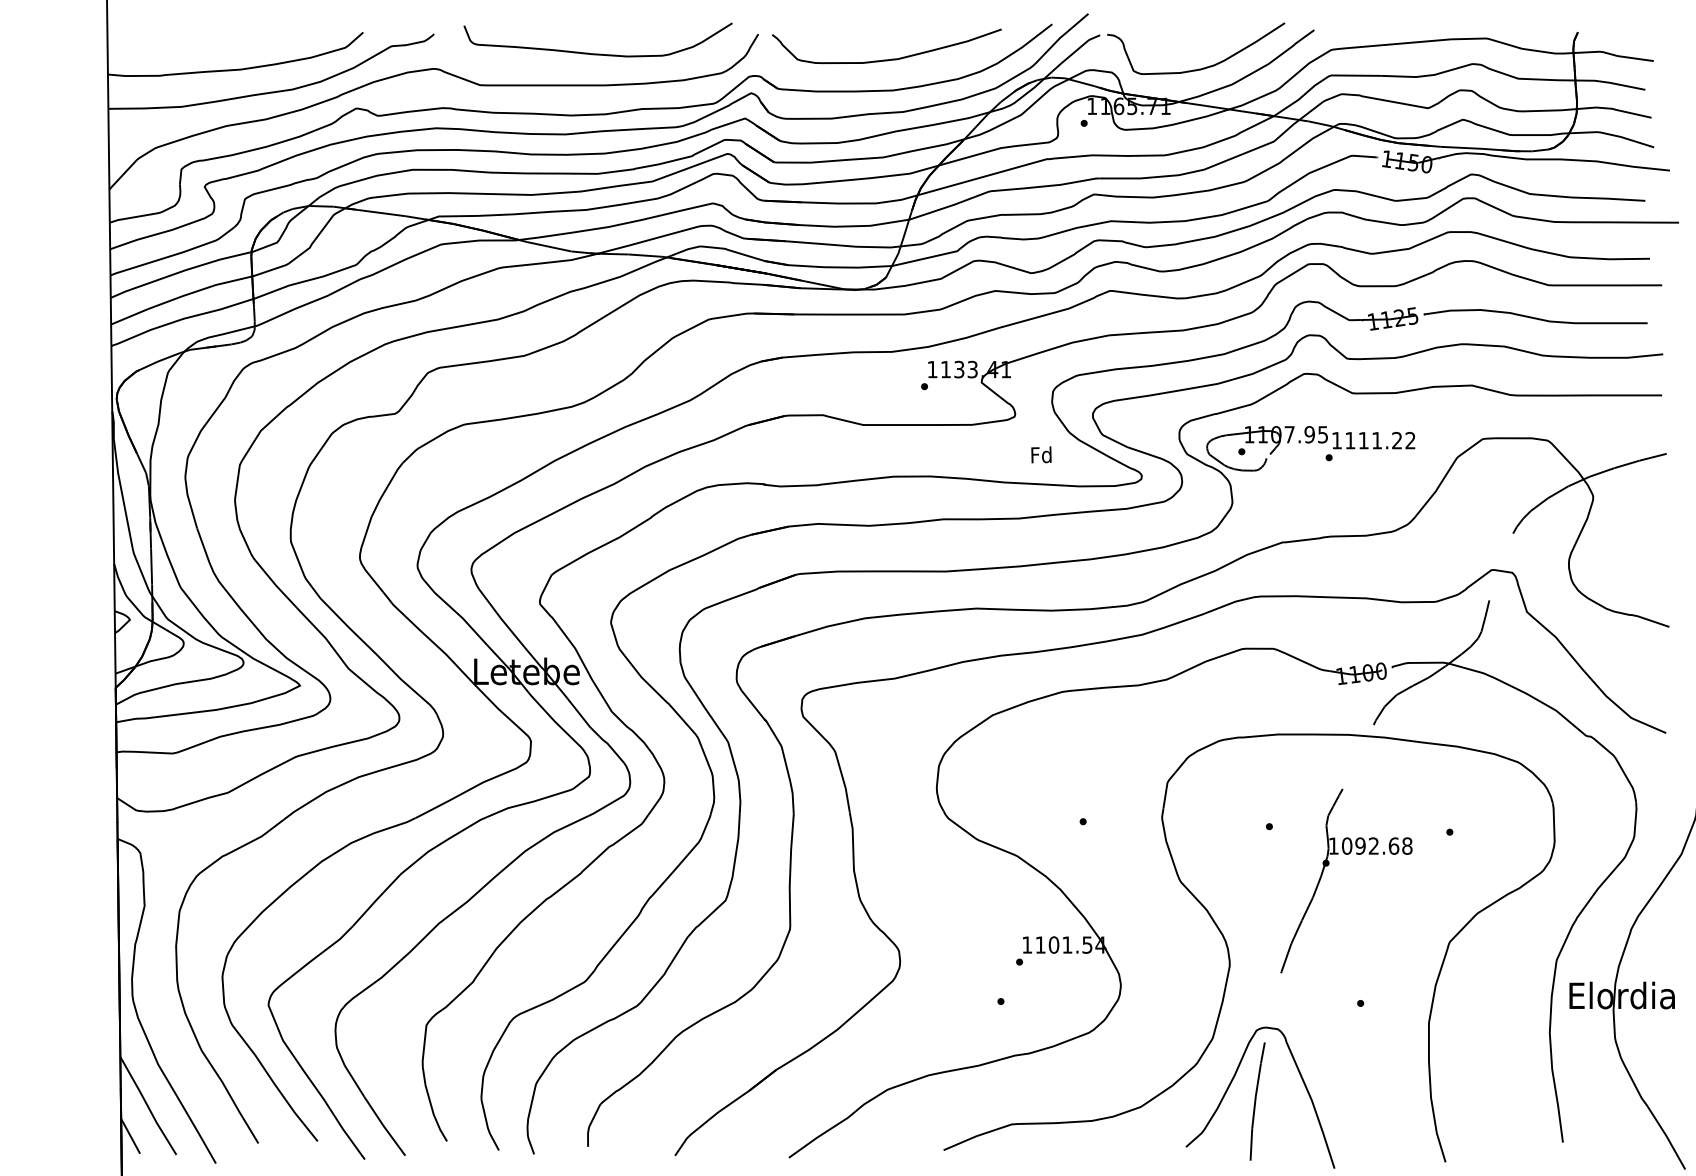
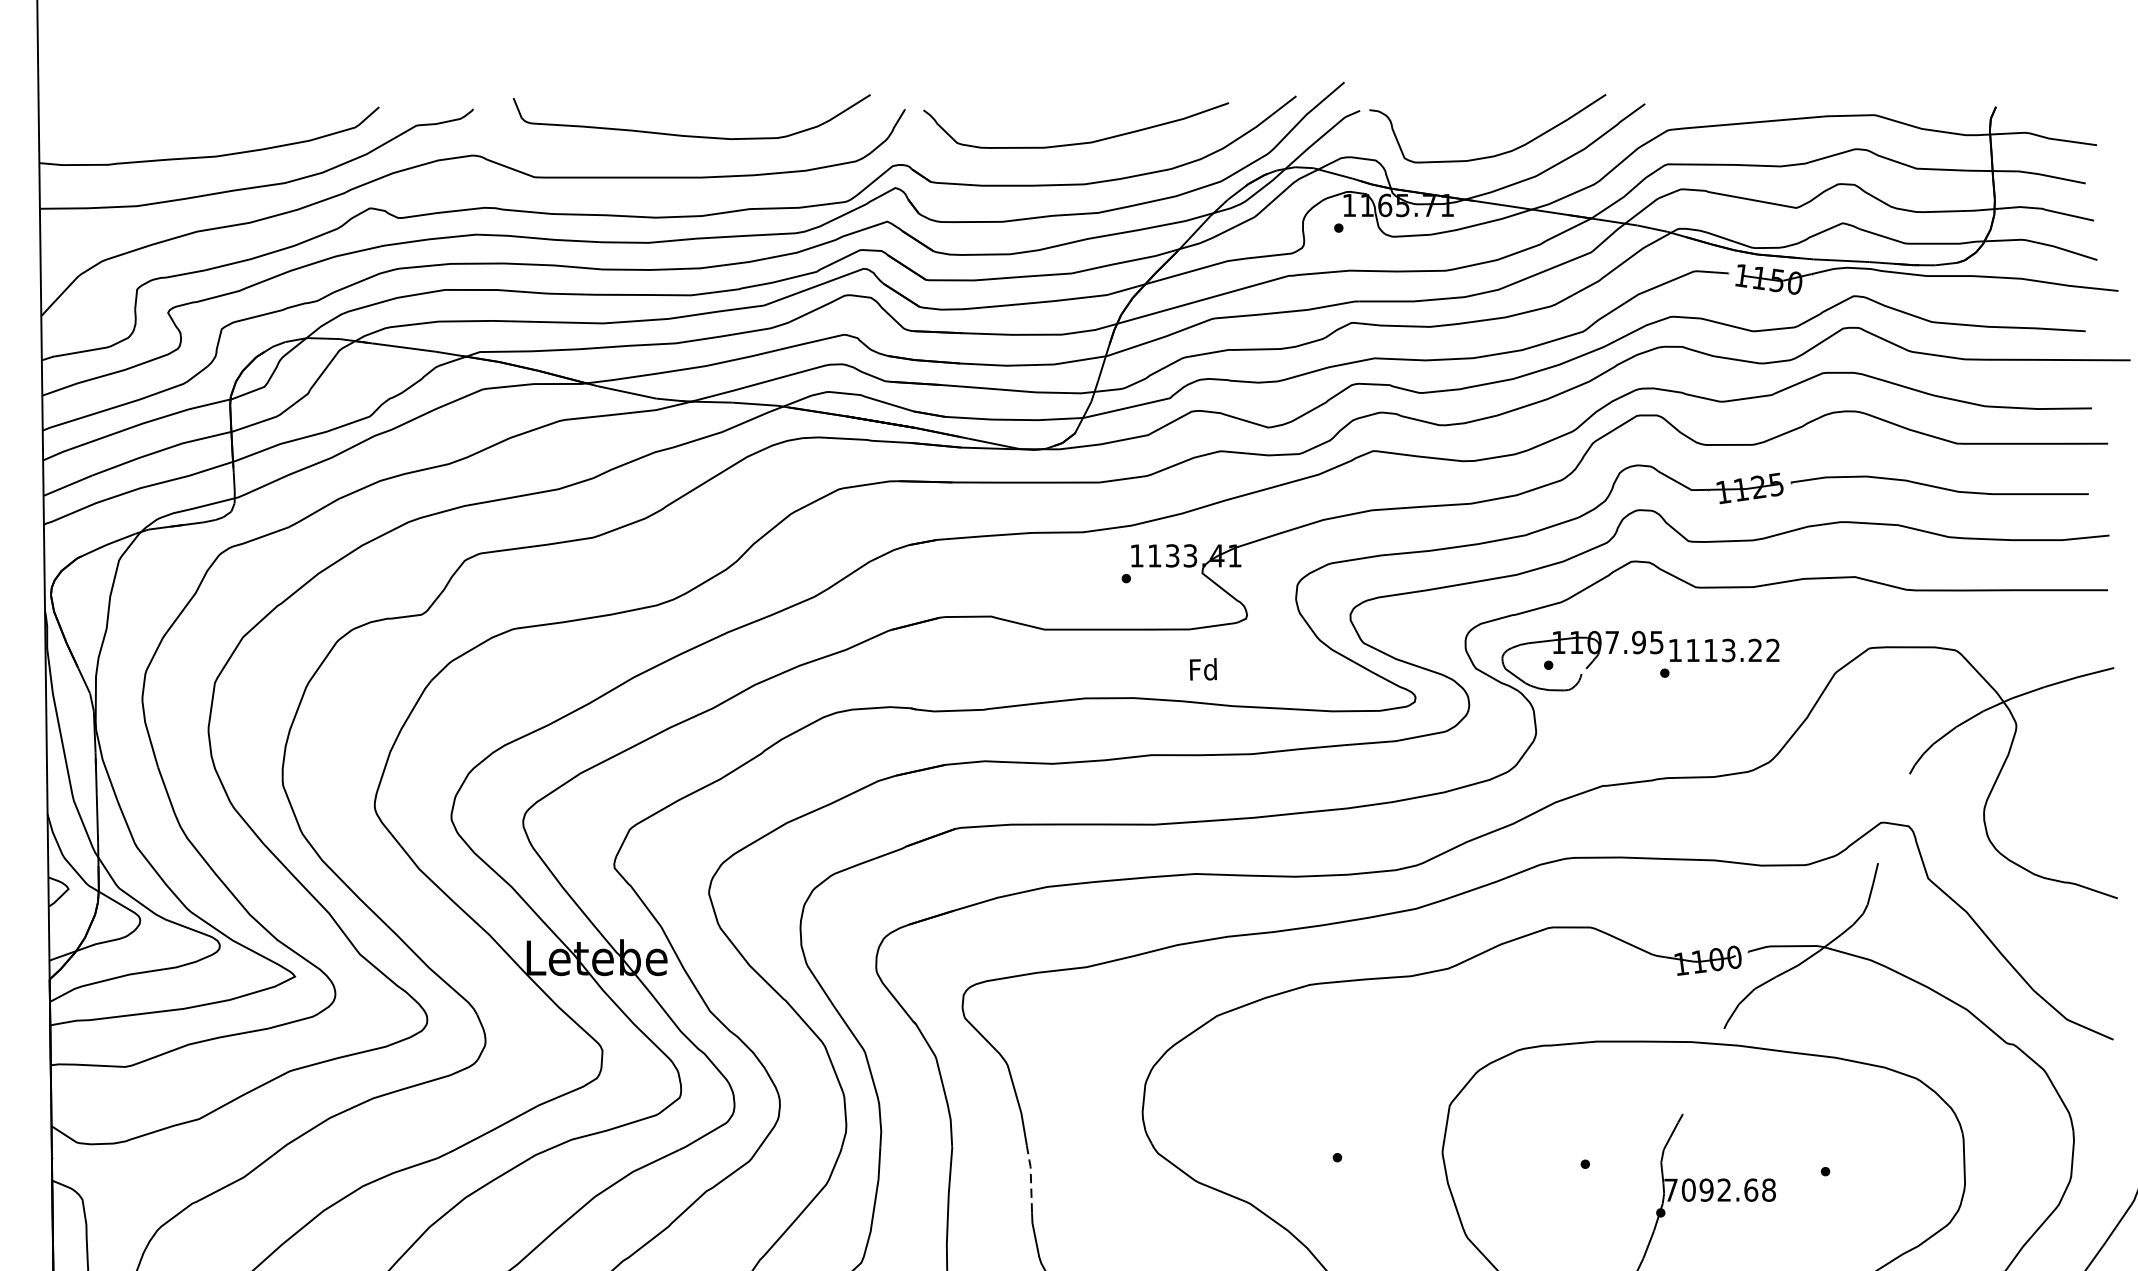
text: (1377, 440) -> (1729, 650), 1111.22 -> 1113.22
text: (1041, 454) -> (1203, 668), moved
line: (852, 835) -> (1030, 1176), solid -> dashed
text: (1333, 845) -> (1670, 1189), 1092.68 -> 7092.68

